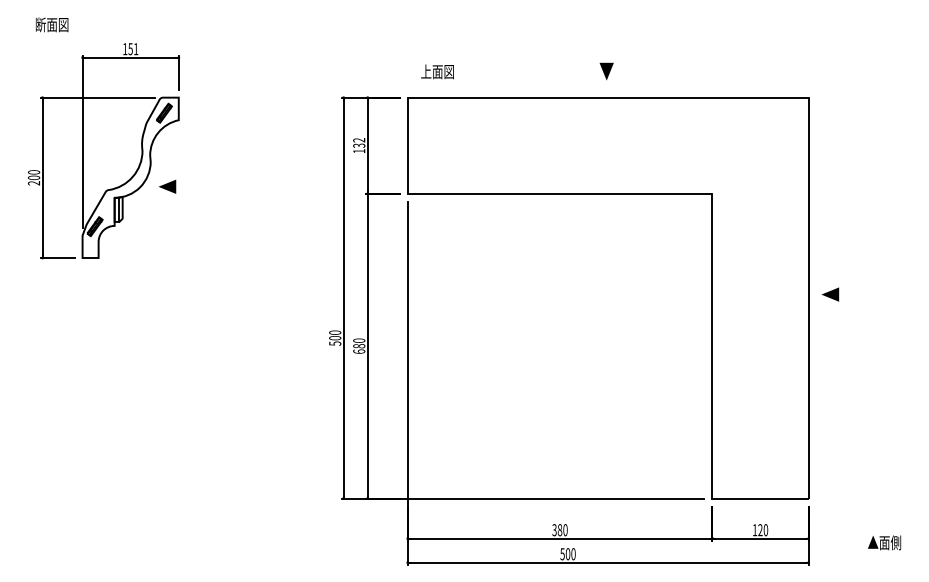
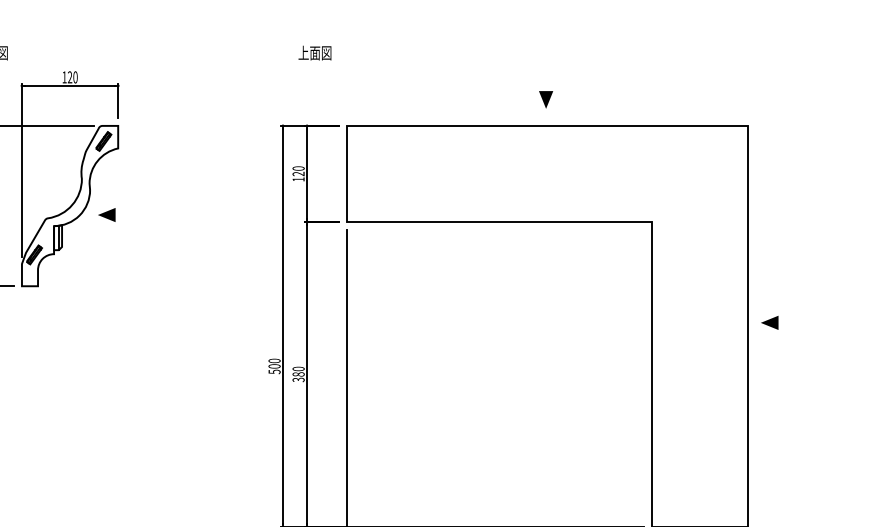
text: (133, 49) -> (72, 77), 151 -> 120
text: (437, 71) -> (314, 52), moved
text: (359, 142) -> (298, 170), 132 -> 120
text: (359, 351) -> (298, 379), 680 -> 380

